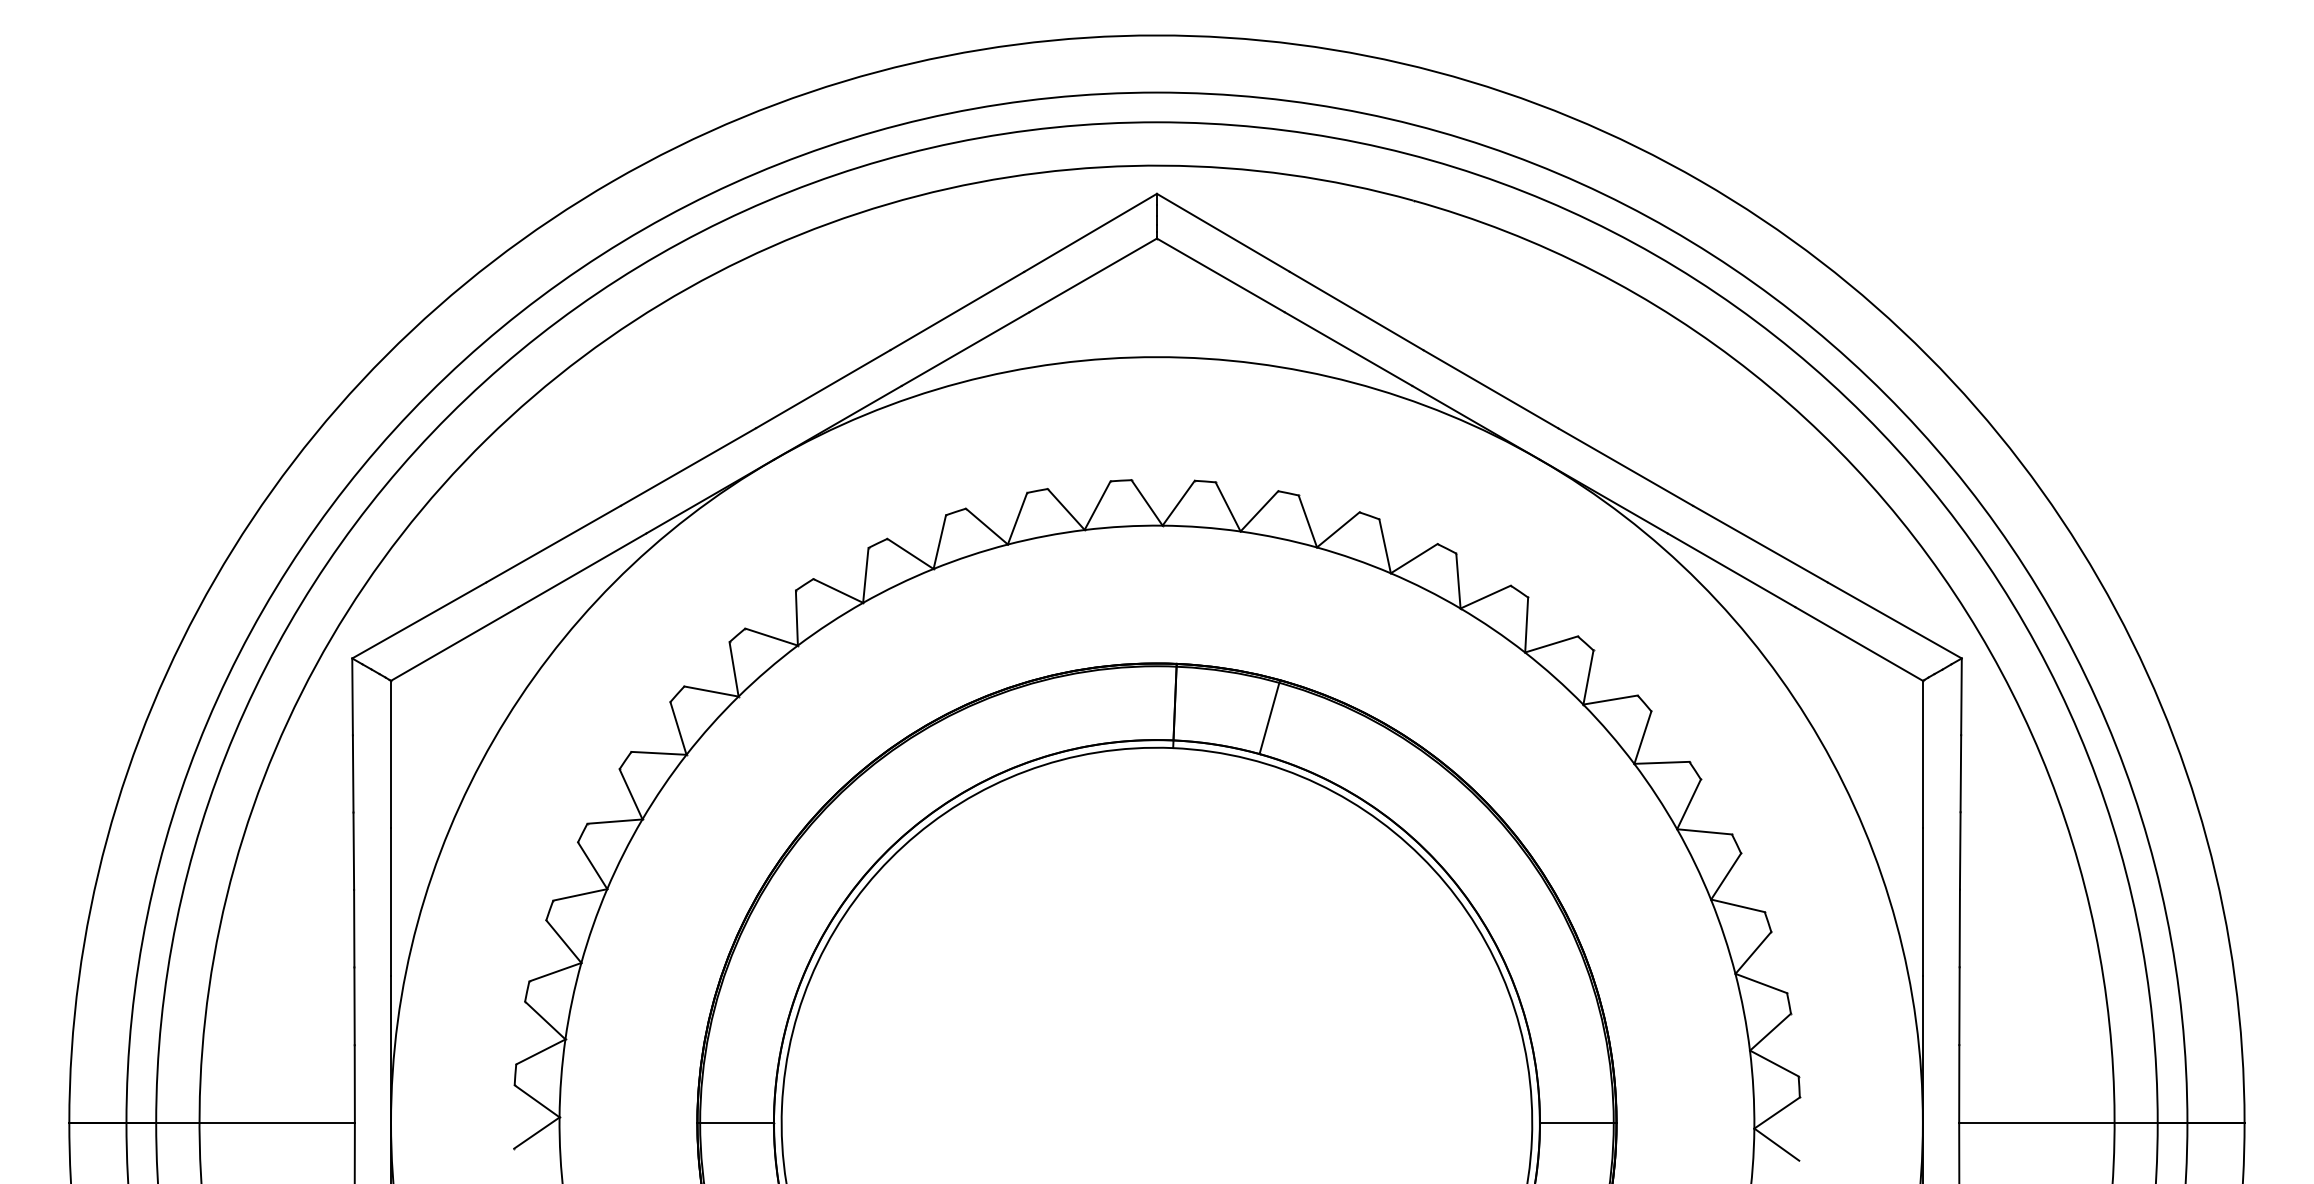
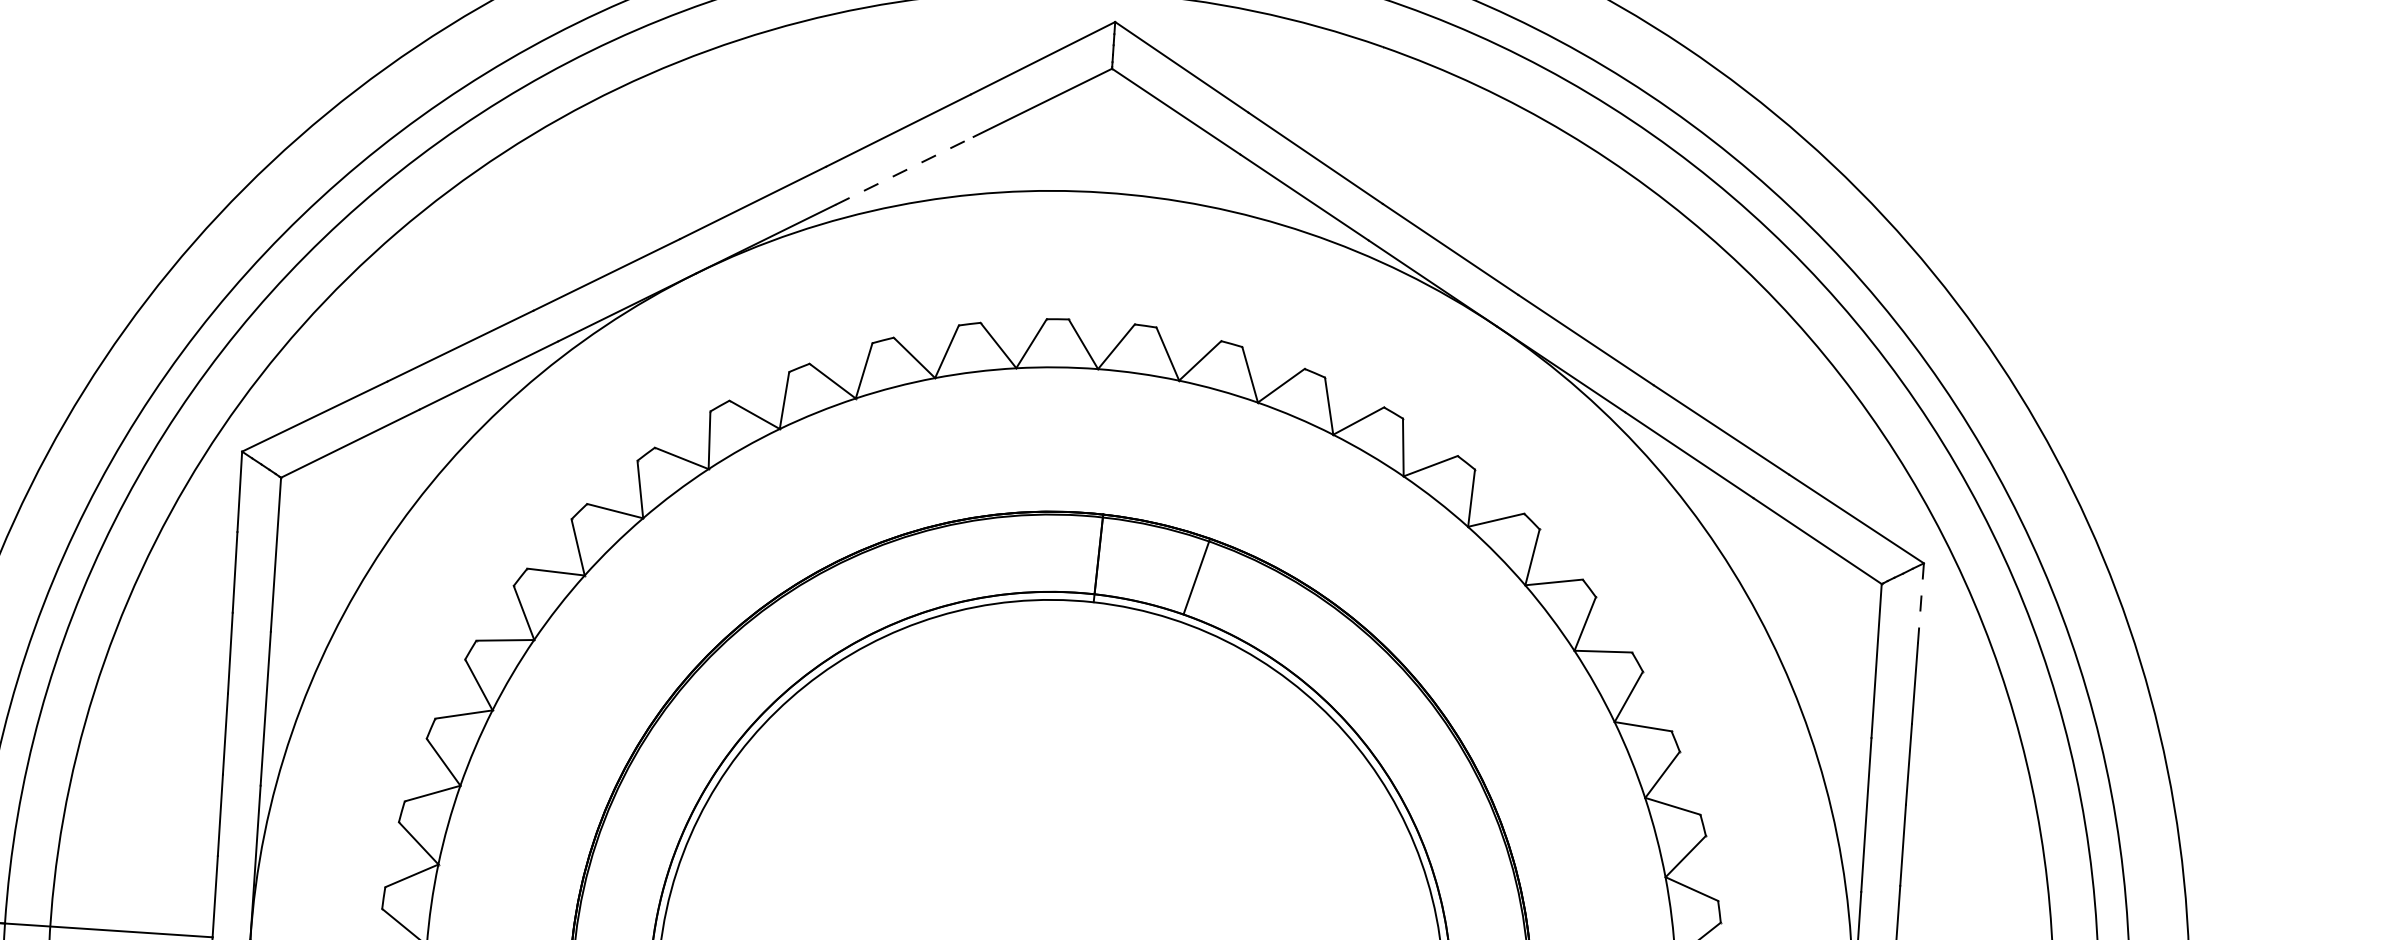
line: (965, 349) -> (904, 171), solid -> dashed
line: (1961, 696) -> (1920, 603), solid -> dashed

